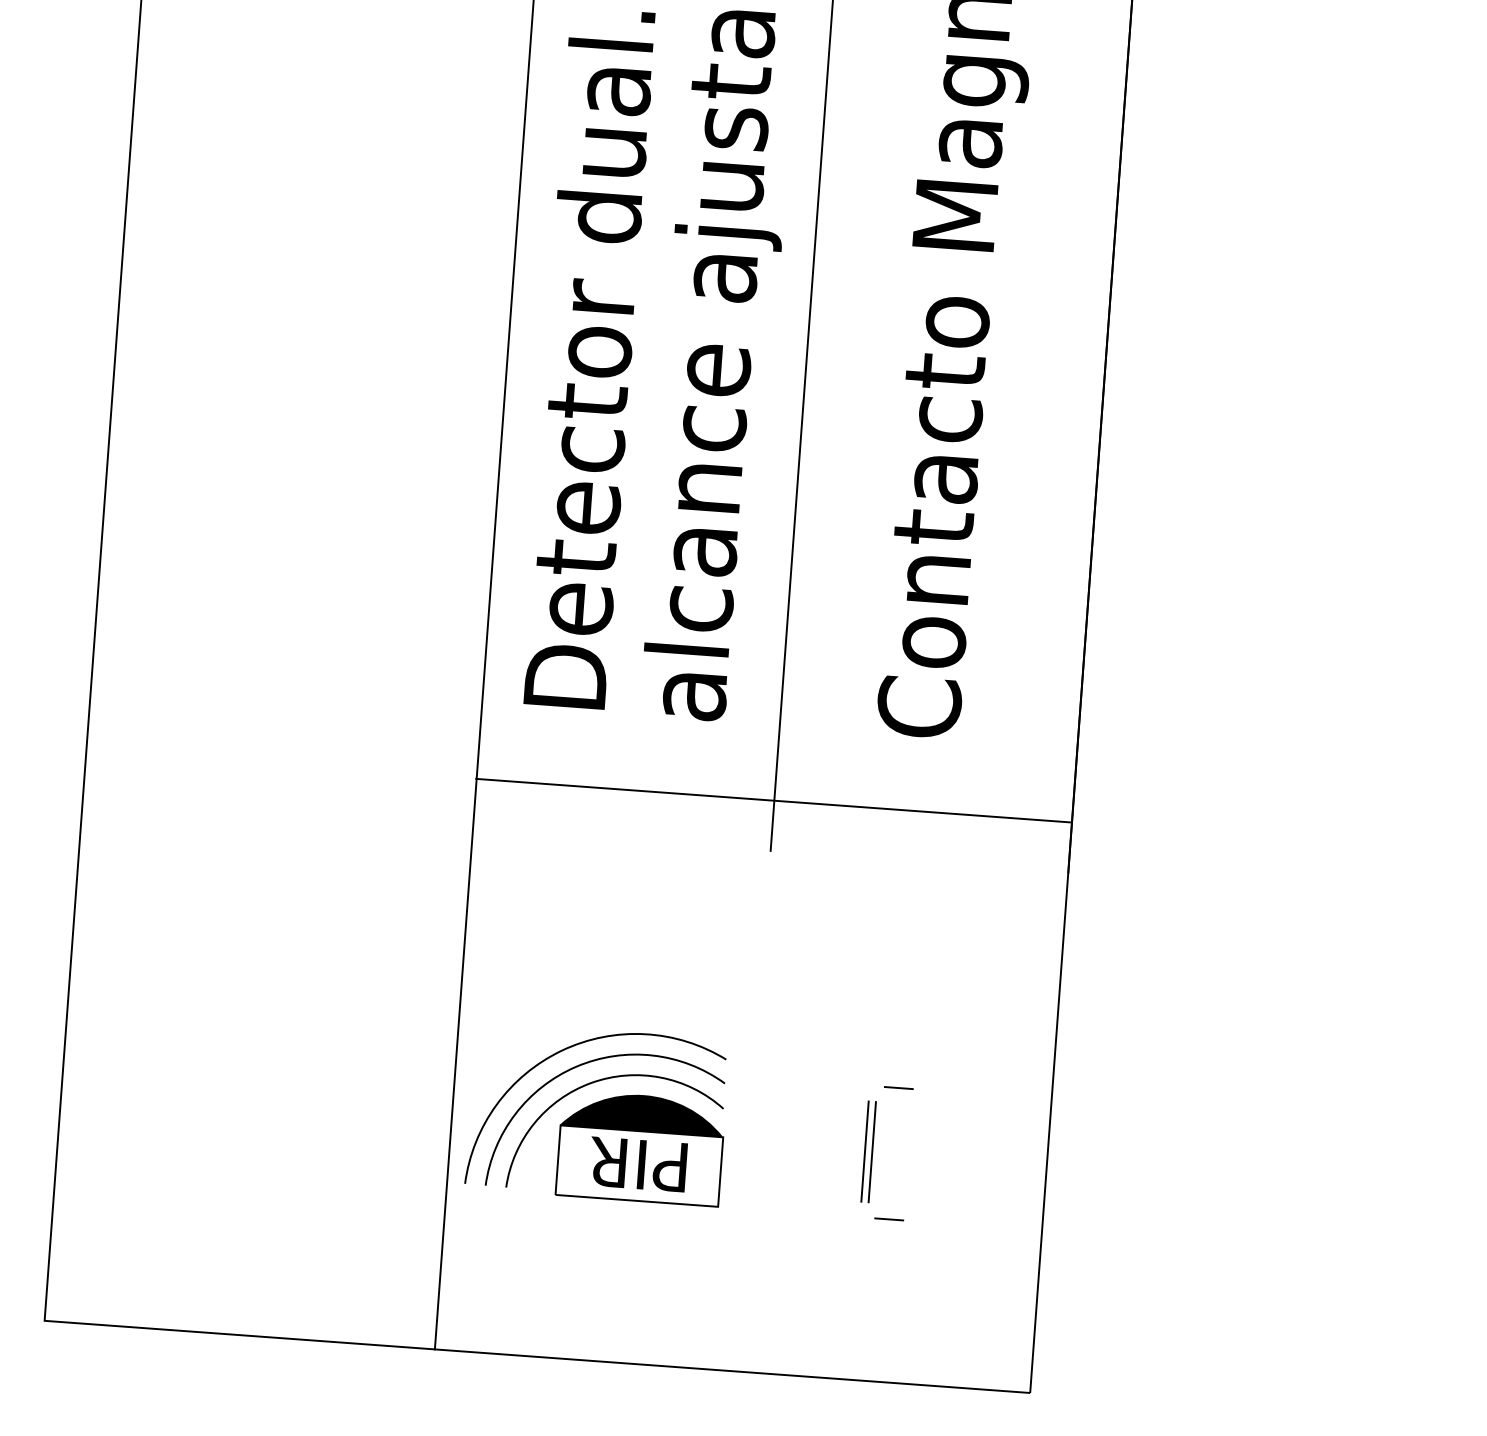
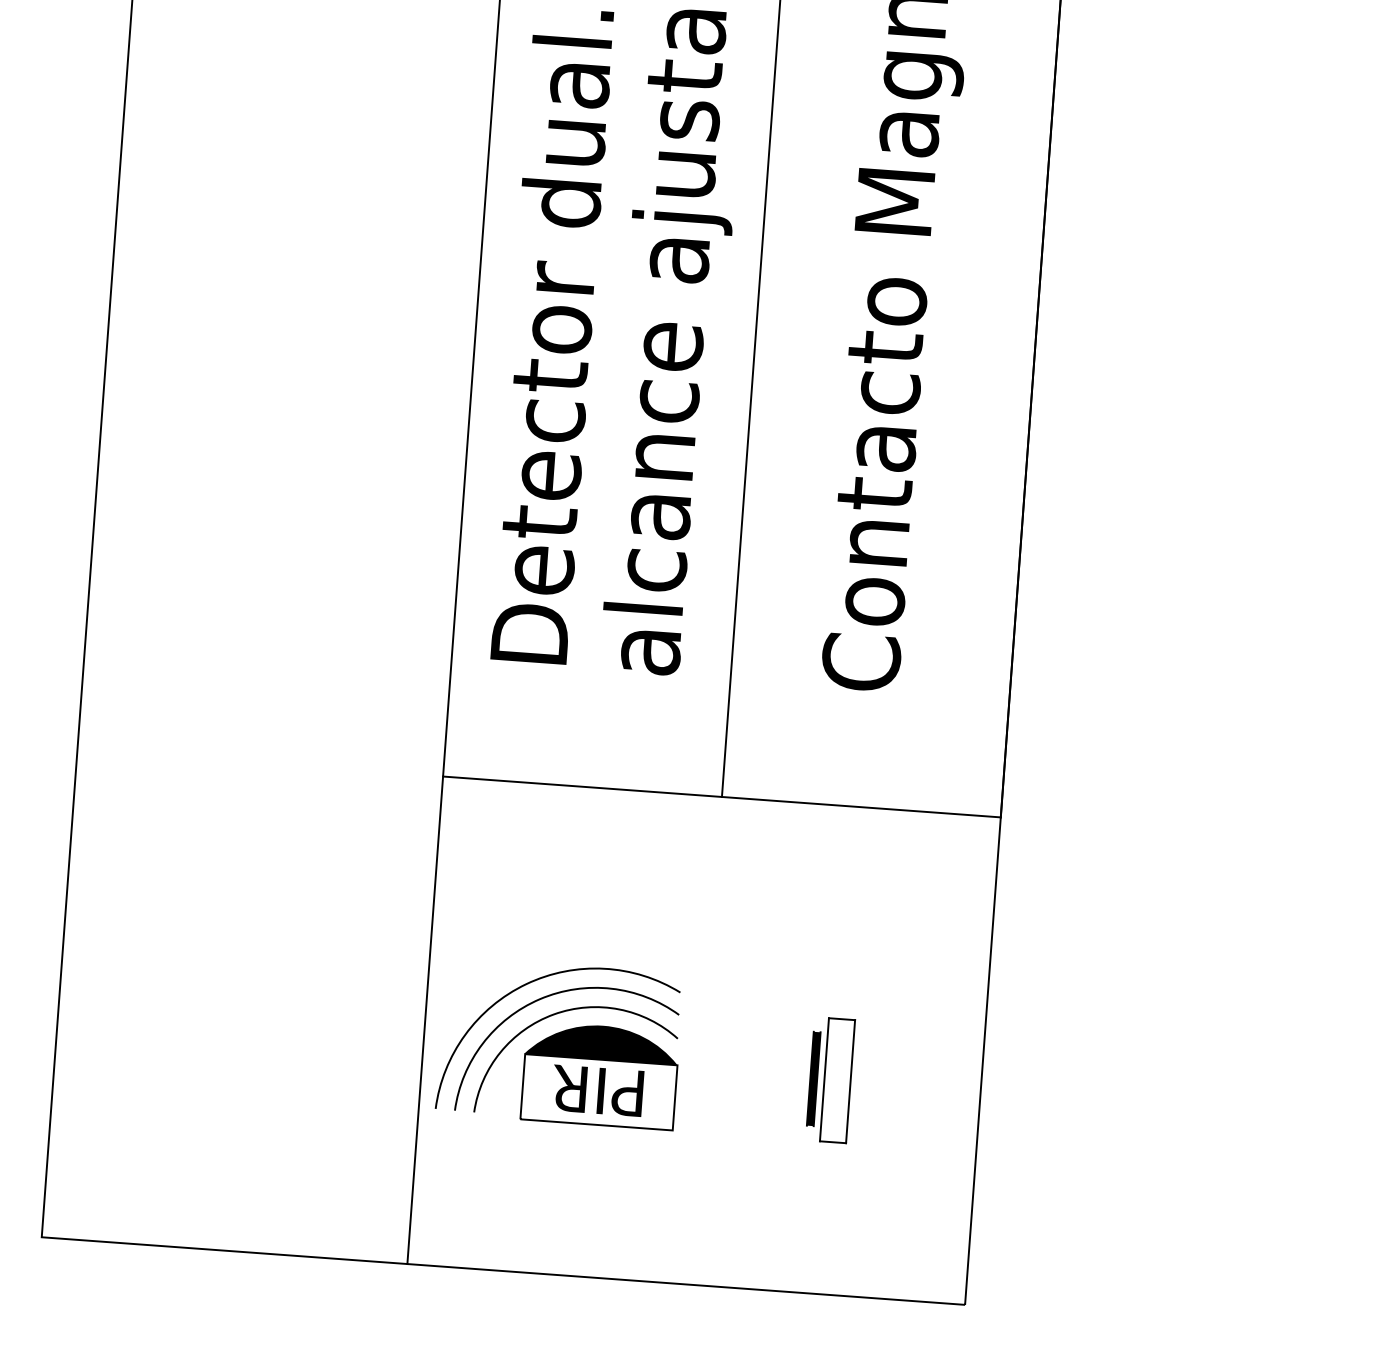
line: (773, 800) -> (721, 796), moved
fill: (868, 1151) -> (813, 1078), added
line: (879, 1152) -> (823, 1079), added
line: (907, 1154) -> (850, 1081), added

